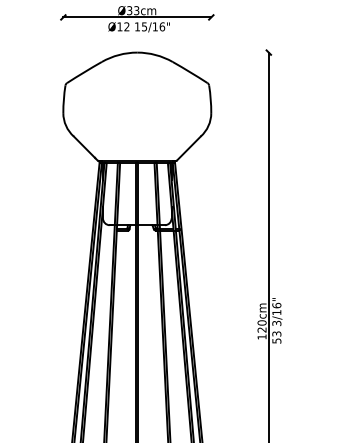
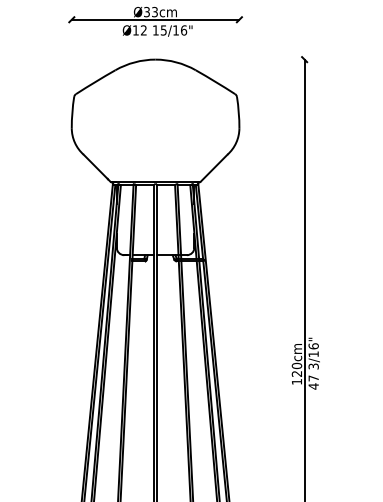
text: (276, 337) -> (313, 382), 53 -> 47

